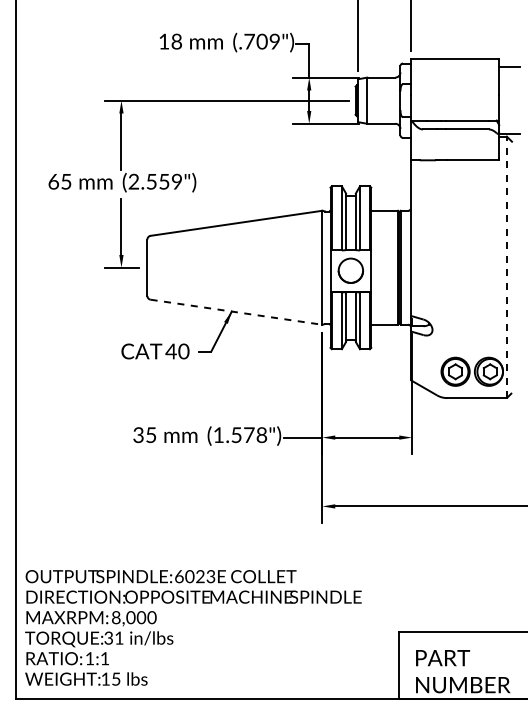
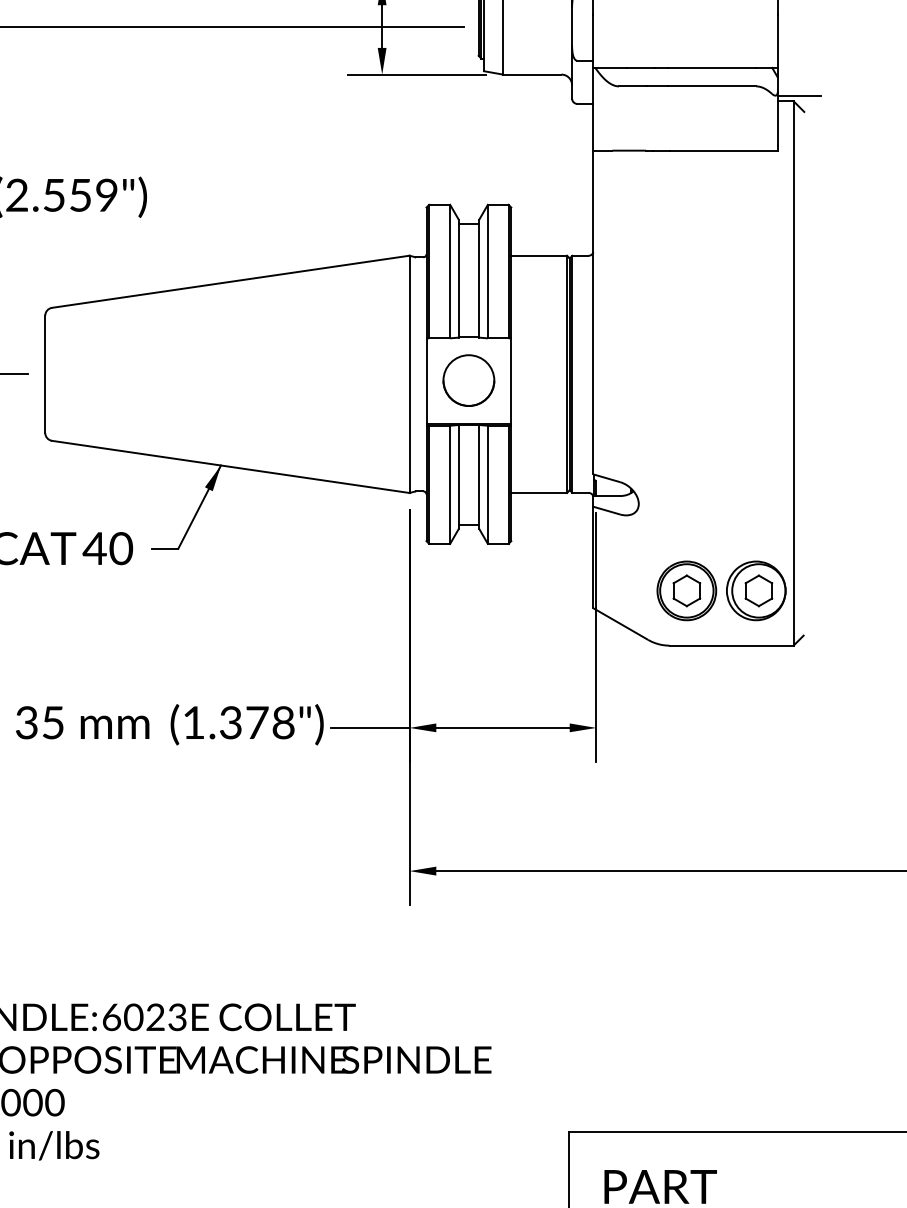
line: (506, 267) -> (792, 373), dashed -> solid
line: (236, 312) -> (230, 467), dashed -> solid
text: (236, 434) -> (230, 721), (1.578") -> (1.378")

